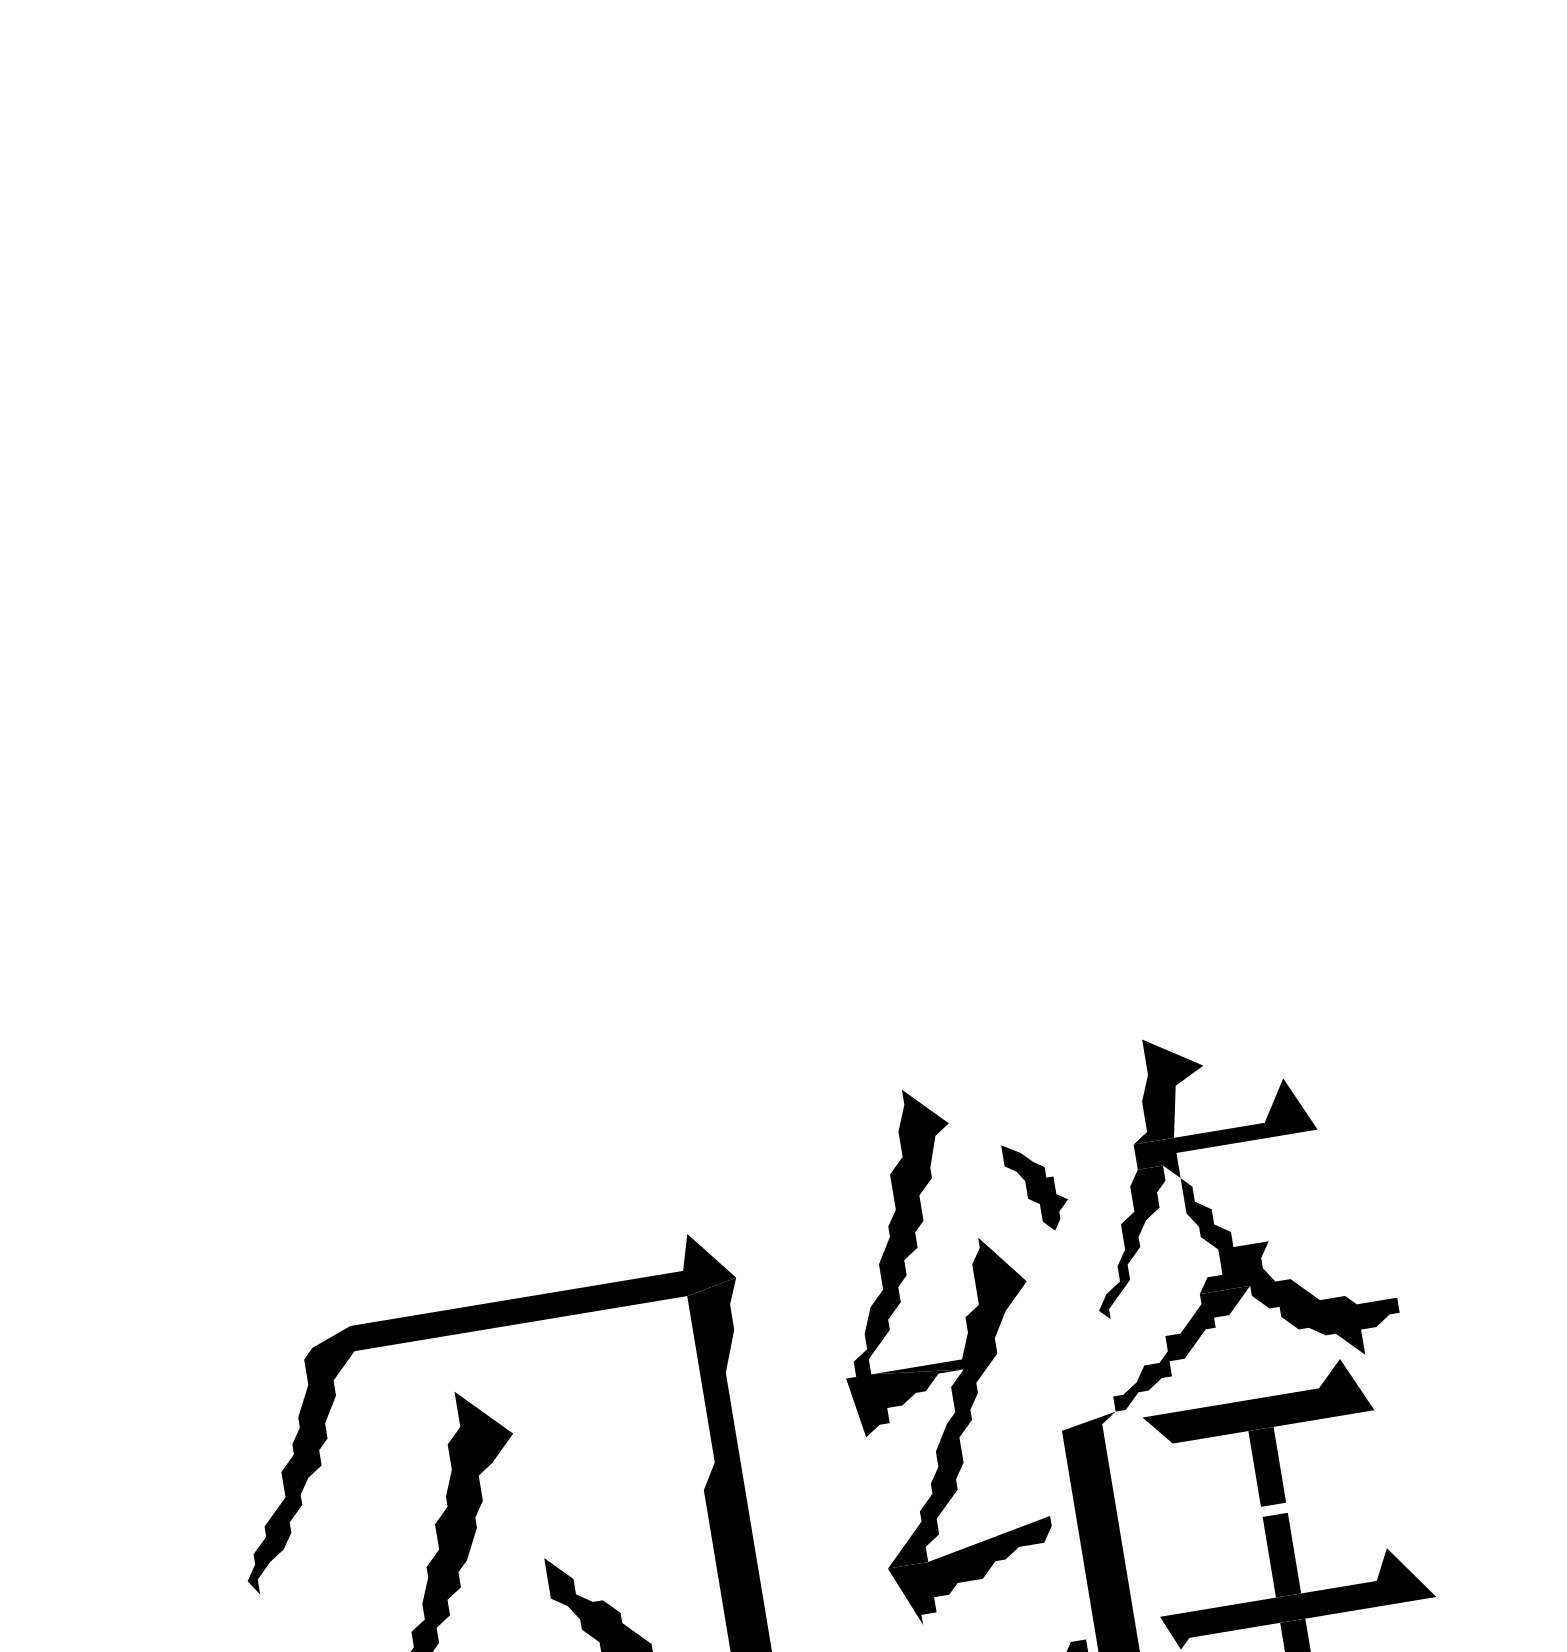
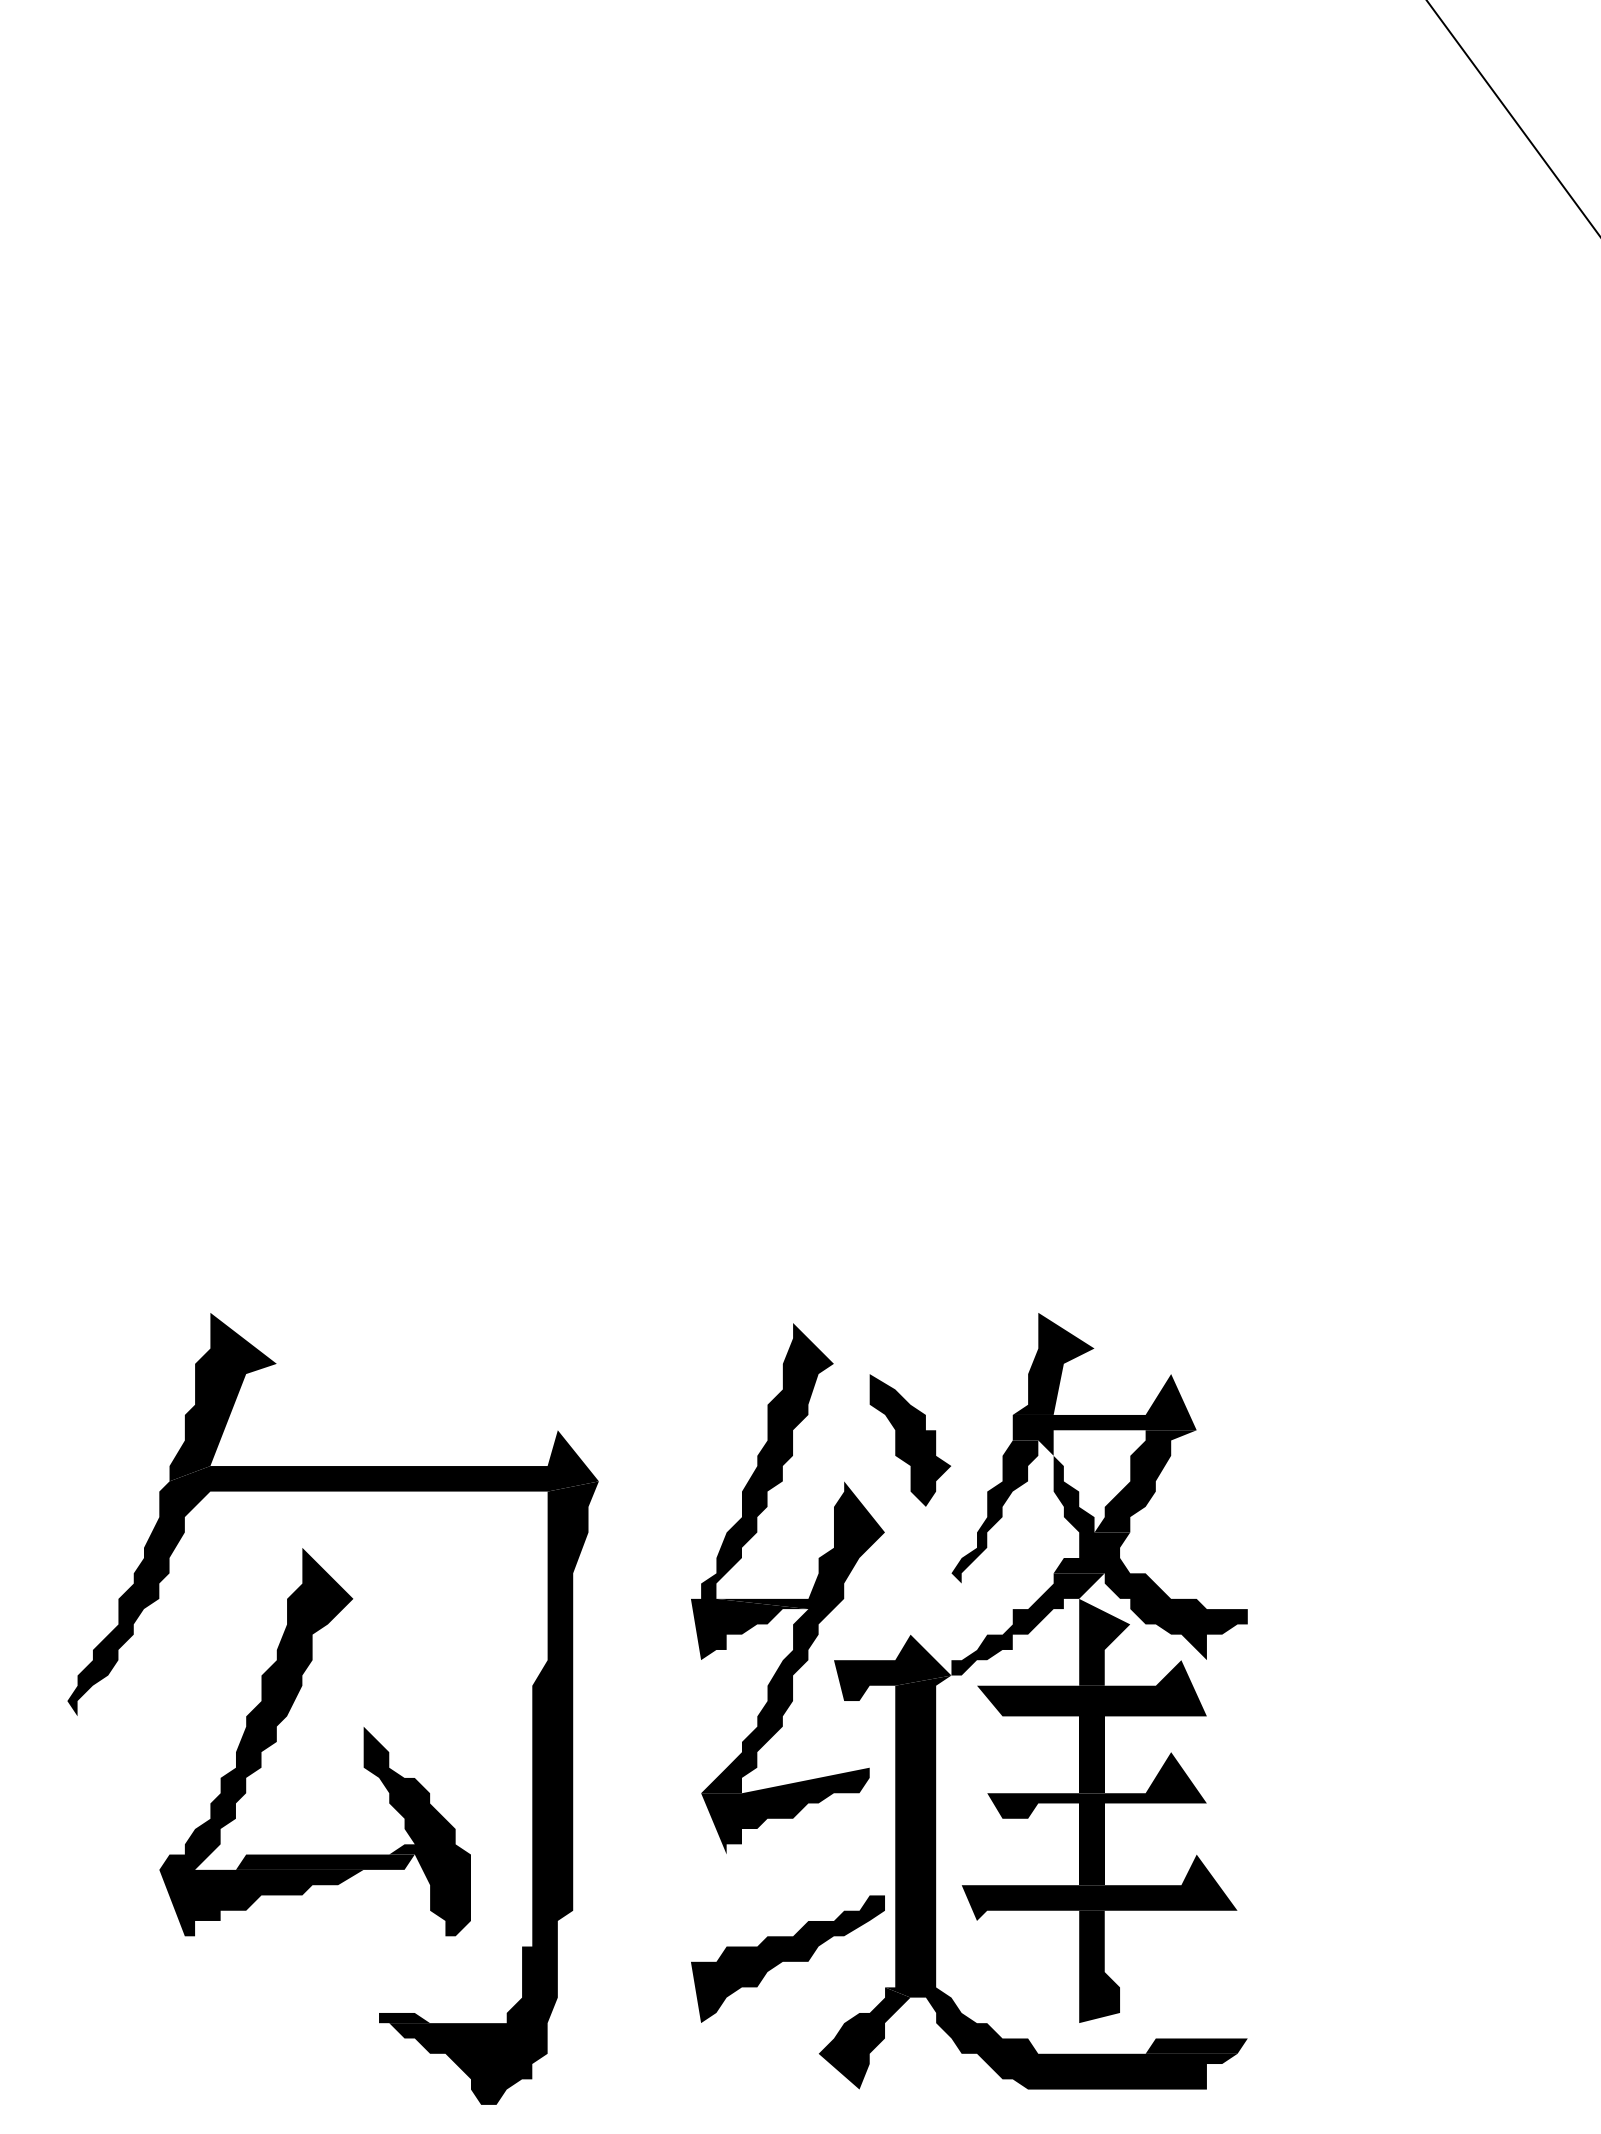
part: (1036, 1186) -> (910, 1440), size x1.43
fill: (1275, 1188) -> (1145, 1481), added
fill: (350, 1255) -> (222, 1396), added
fill: (1261, 1353) -> (1104, 1641), added
fill: (1056, 1413) -> (892, 1667), added
fill: (1276, 1496) -> (1096, 1785), added

